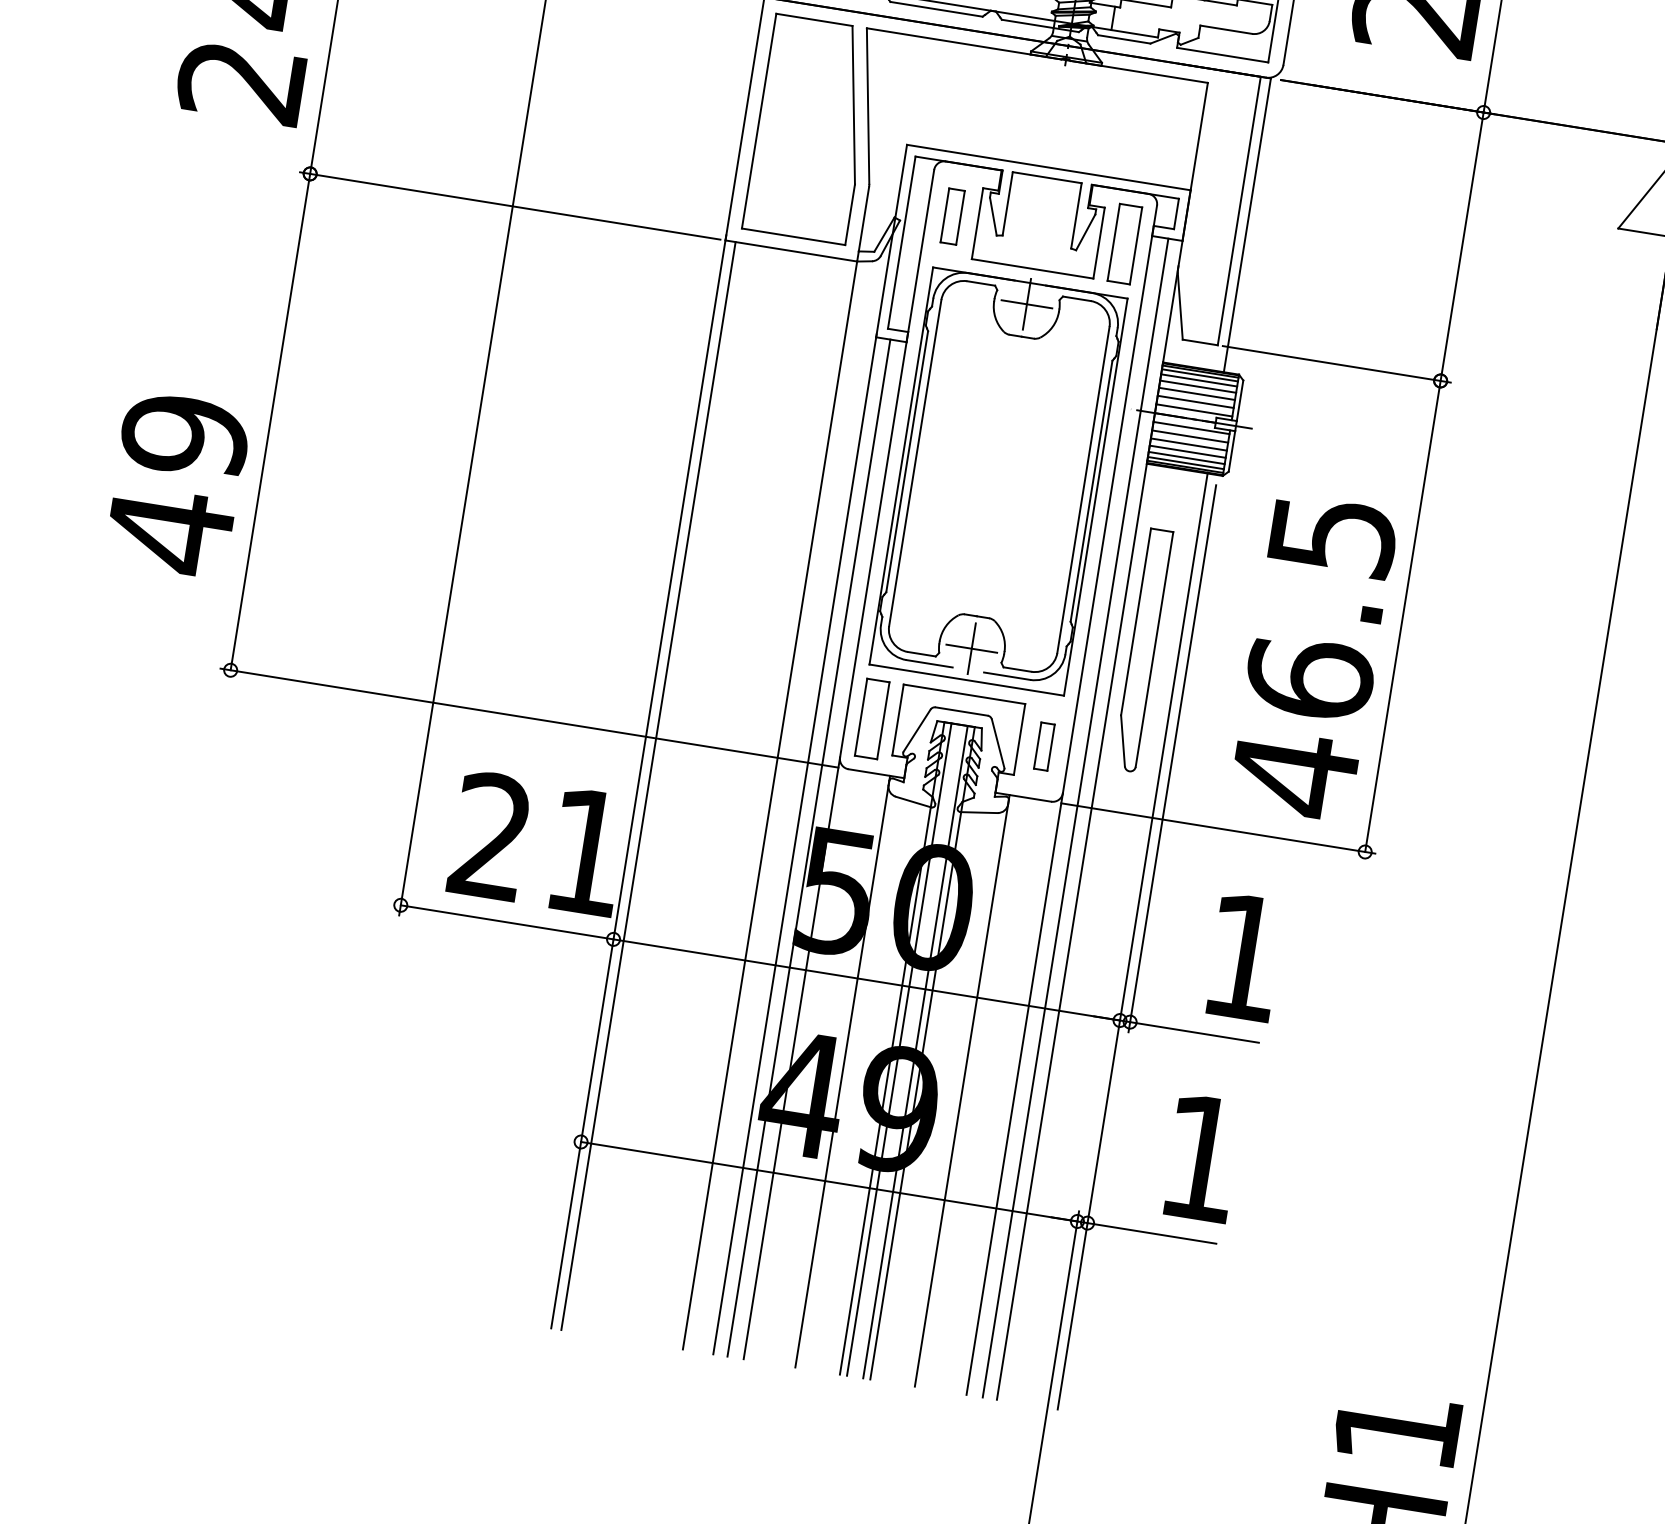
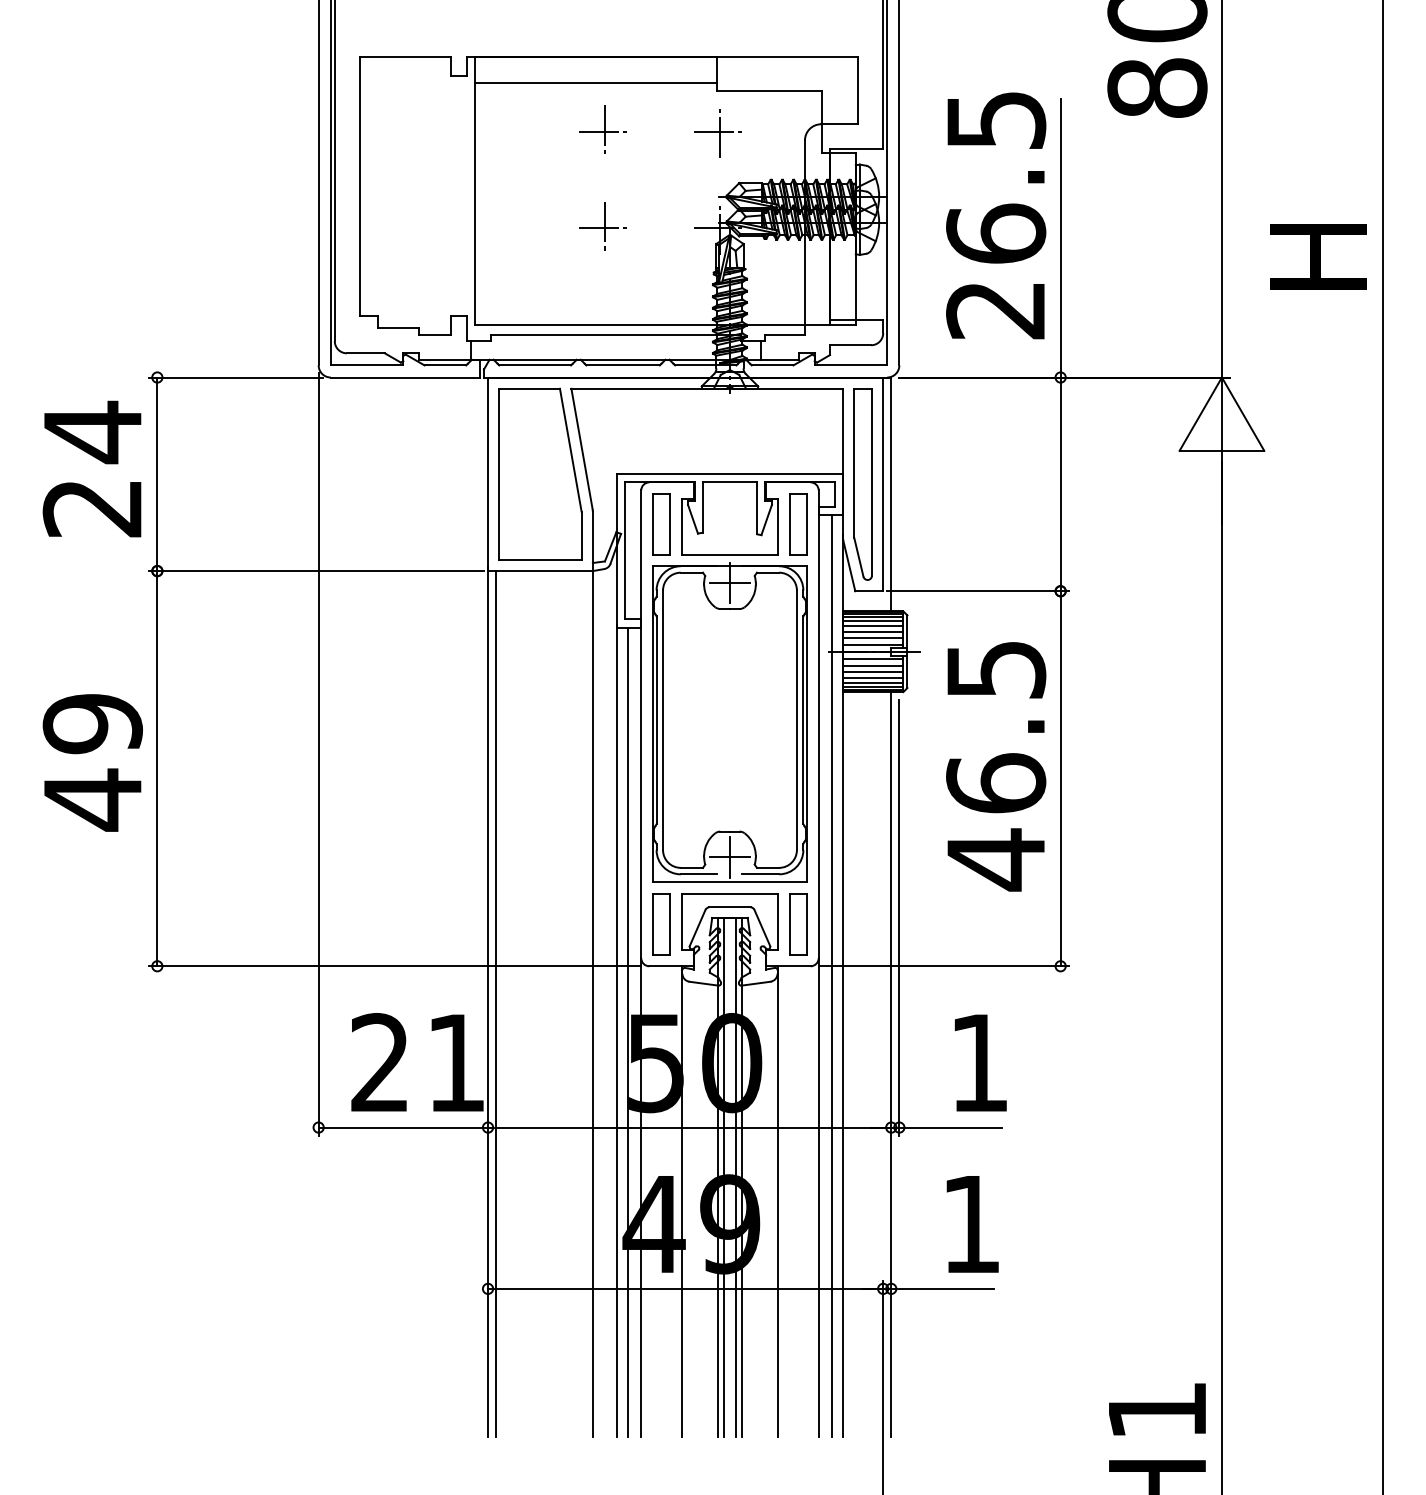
part: (952, 216) -> (661, 524), size x1.43
text: (176, 484) -> (92, 762), moved
part: (1142, 650) -> (862, 484), moved
text: (1313, 657) -> (996, 766), moved
part: (1044, 746) -> (798, 924), size x1.67

